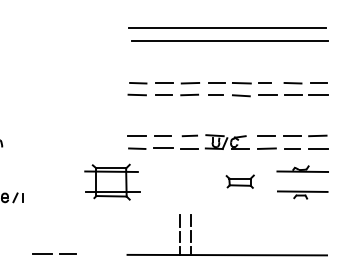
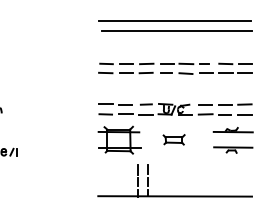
part: (112, 181) -> (119, 139), moved
part: (239, 181) -> (173, 139), moved
line: (52, 253) -> (40, 195), removed

